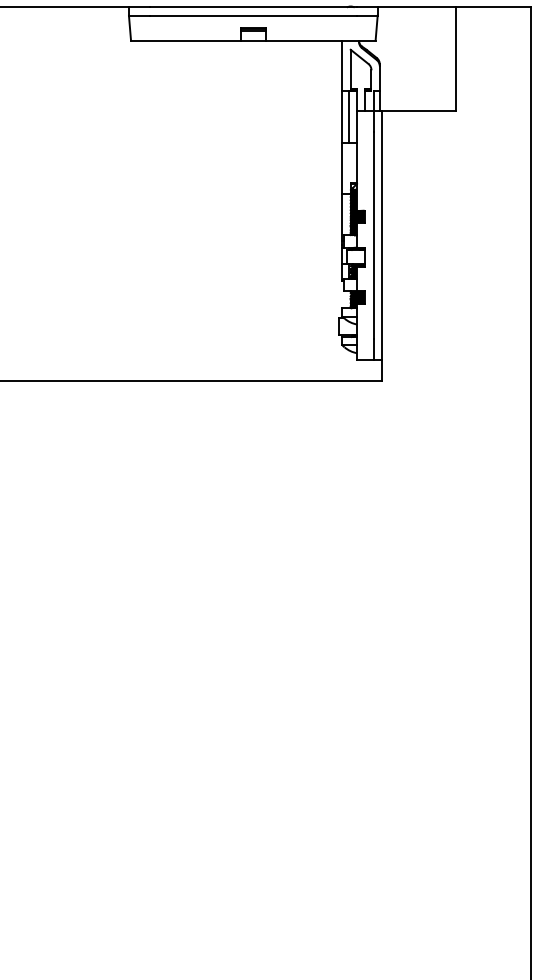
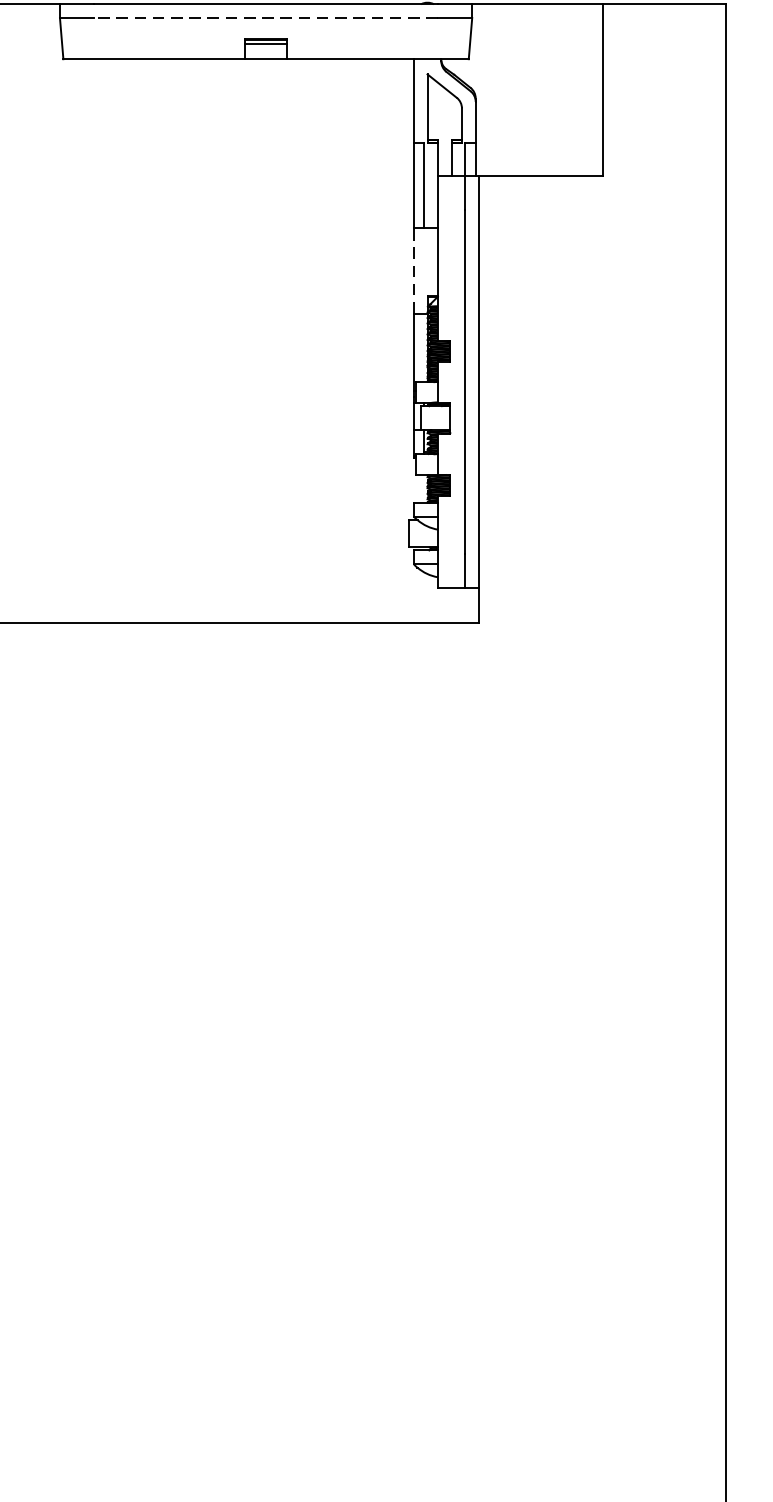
line: (253, 15) -> (266, 17), solid -> dashed
line: (342, 168) -> (413, 271), solid -> dashed

